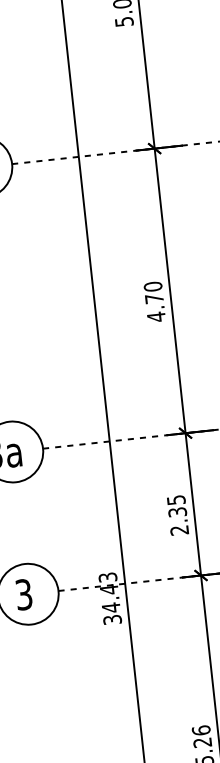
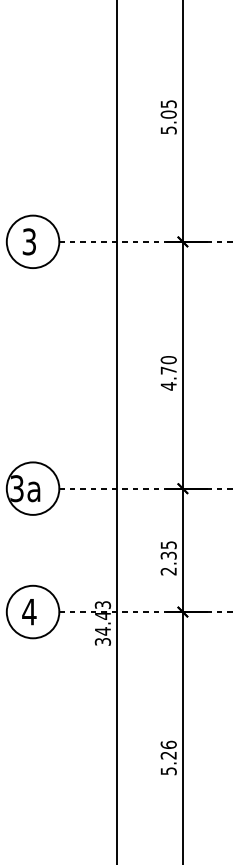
text: (24, 594) -> (29, 611), 3 -> 4

